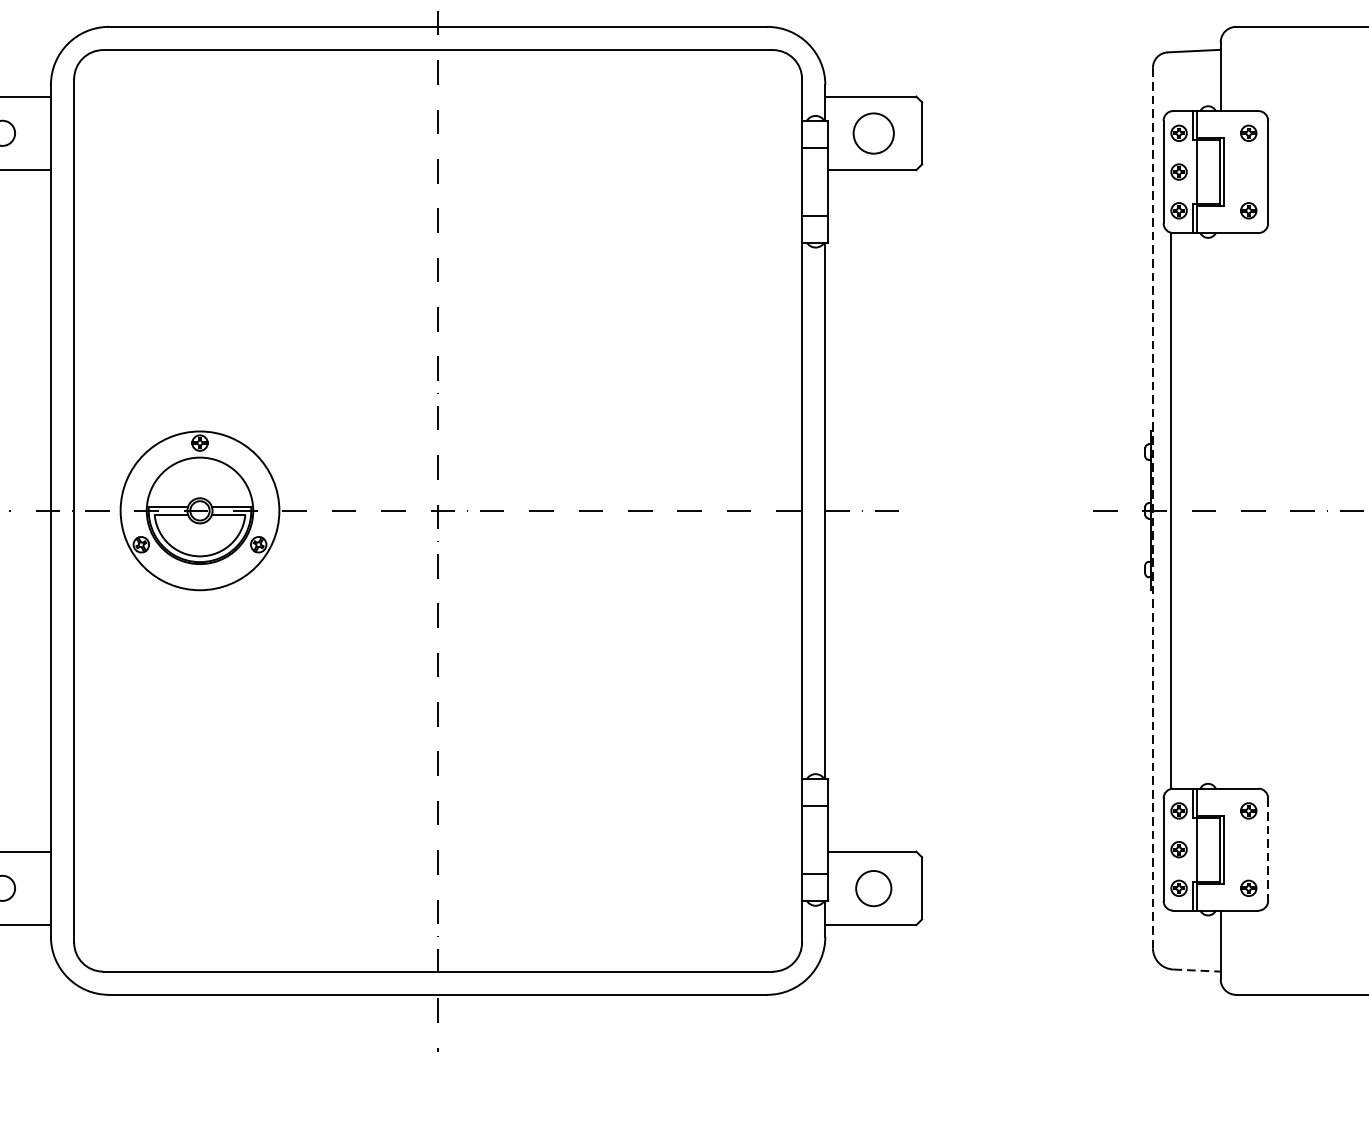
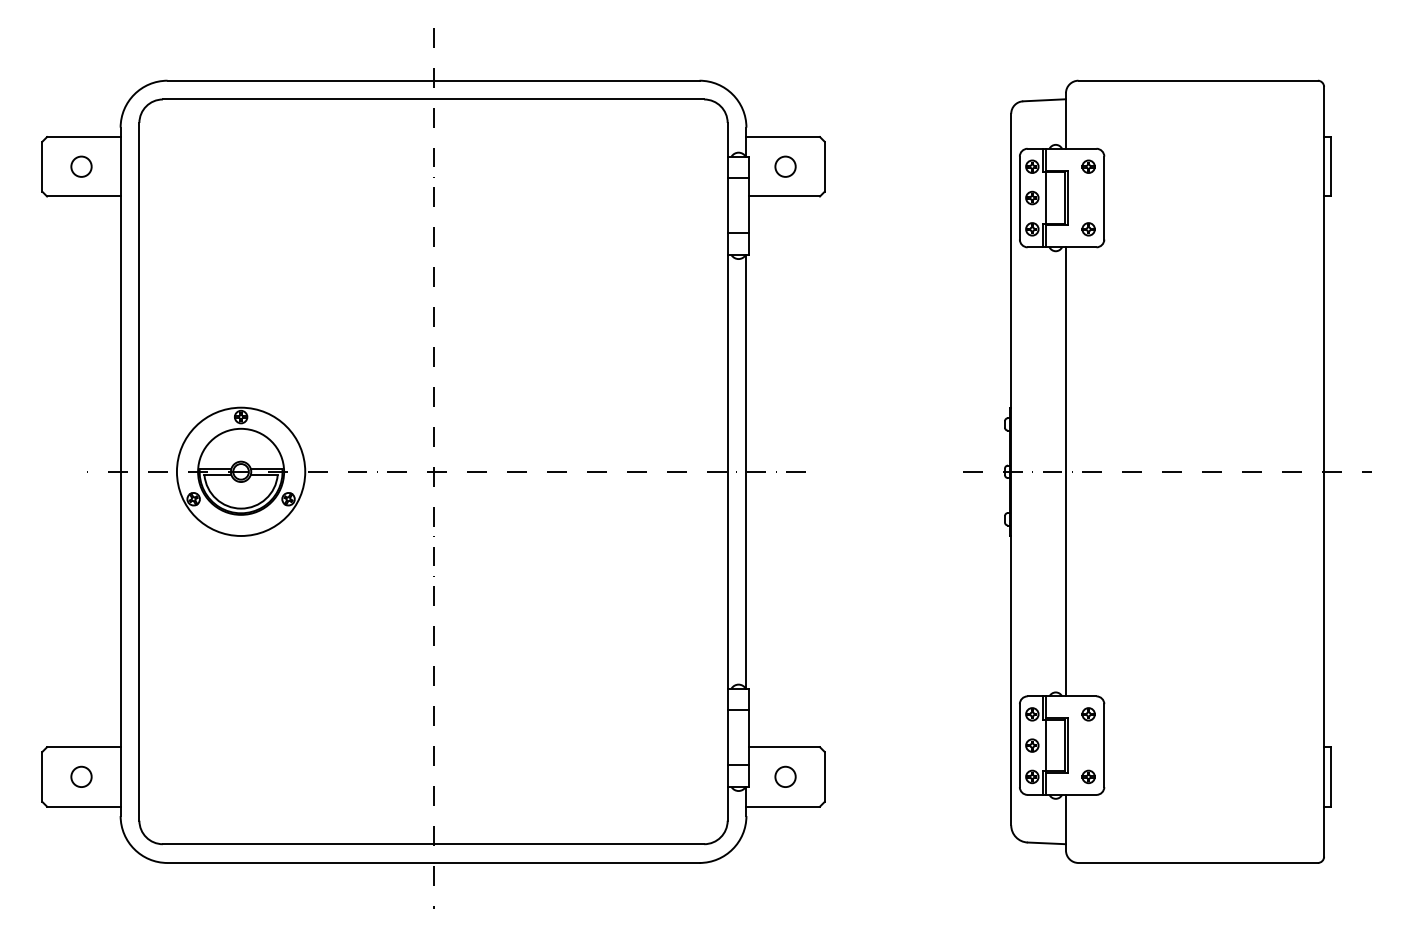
circle: (873, 133) -> (785, 166), size x0.62
line: (1153, 507) -> (1011, 469), dashed -> solid
line: (1170, 510) -> (1065, 471), moved
line: (1268, 850) -> (1104, 746), dashed -> solid
circle: (873, 887) -> (785, 776), size x0.71
line: (1197, 970) -> (1047, 843), dashed -> solid

